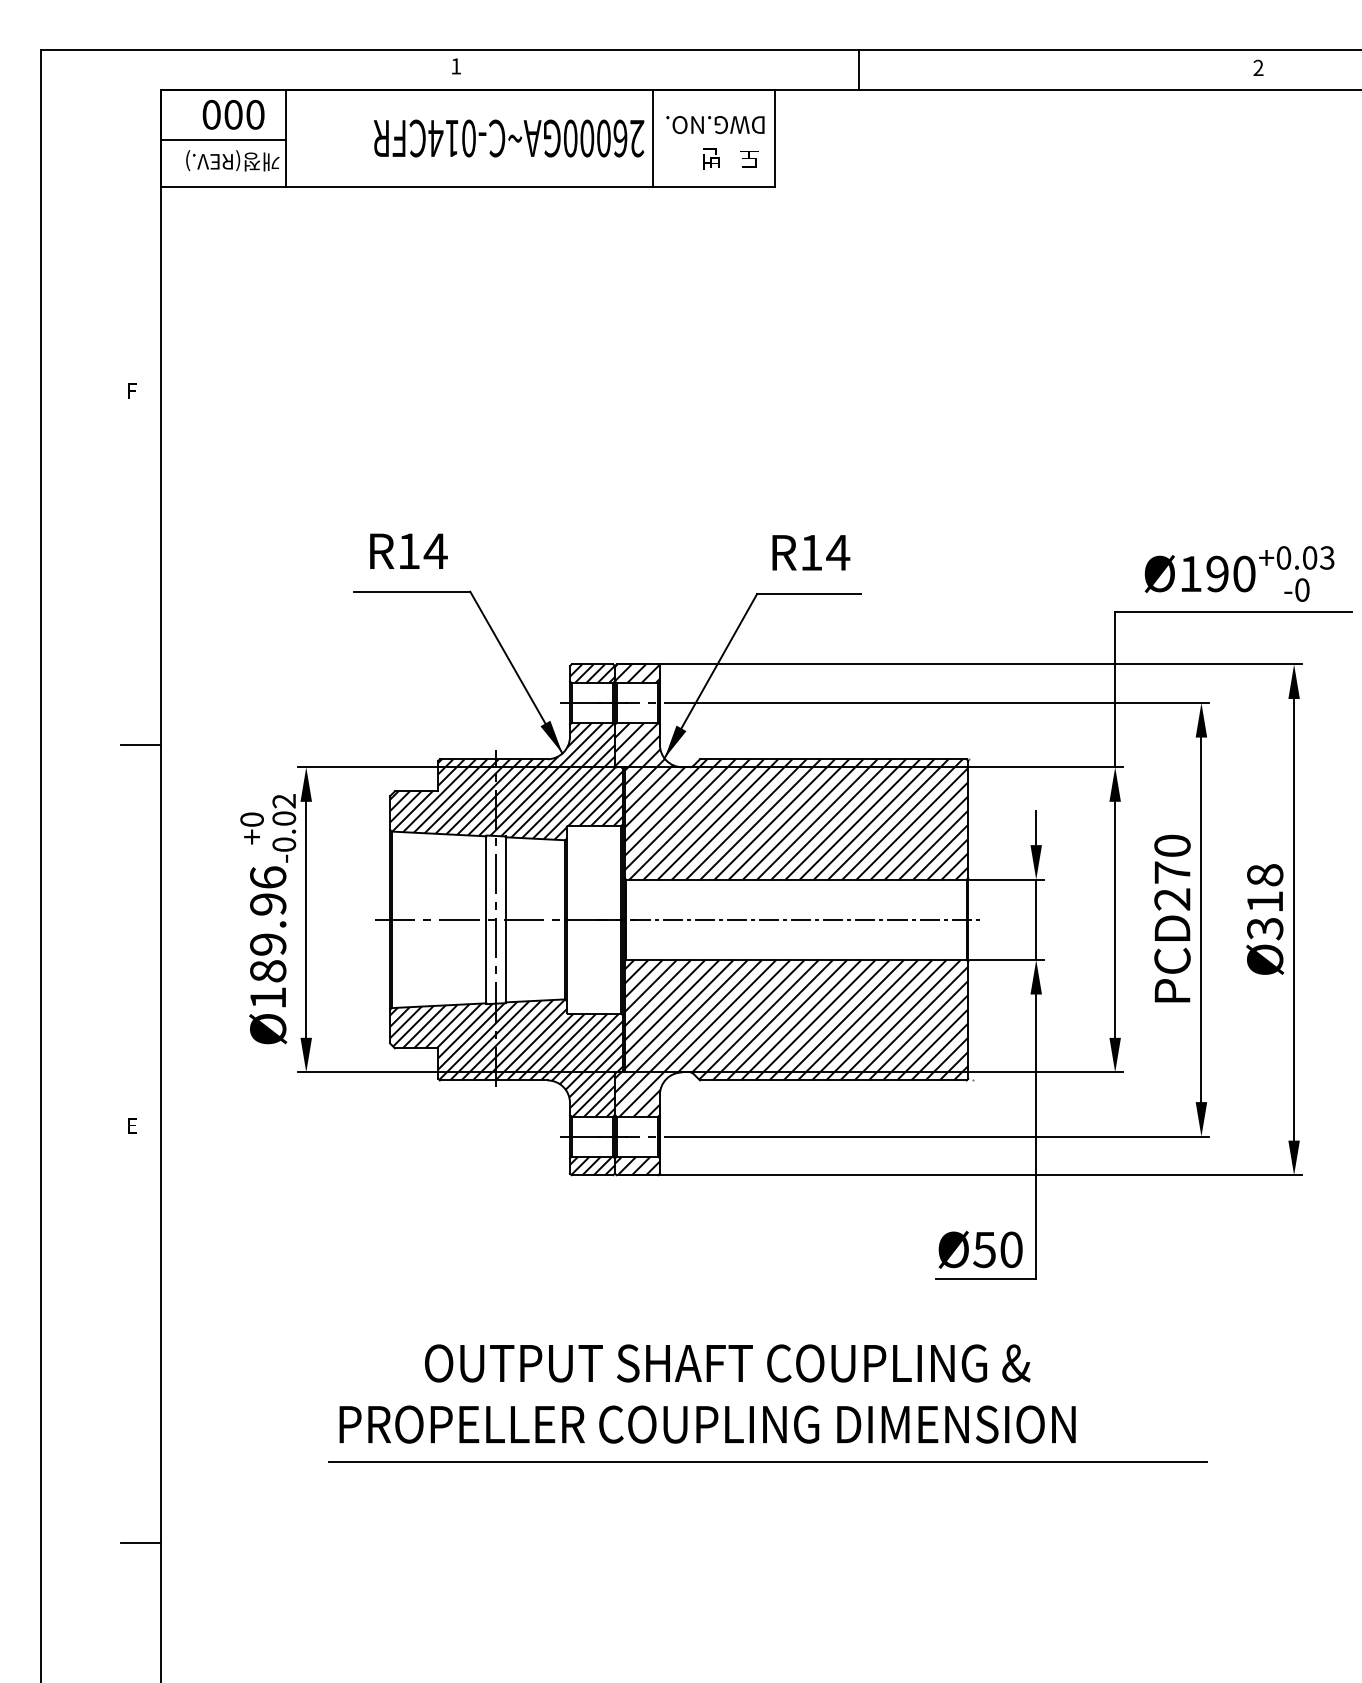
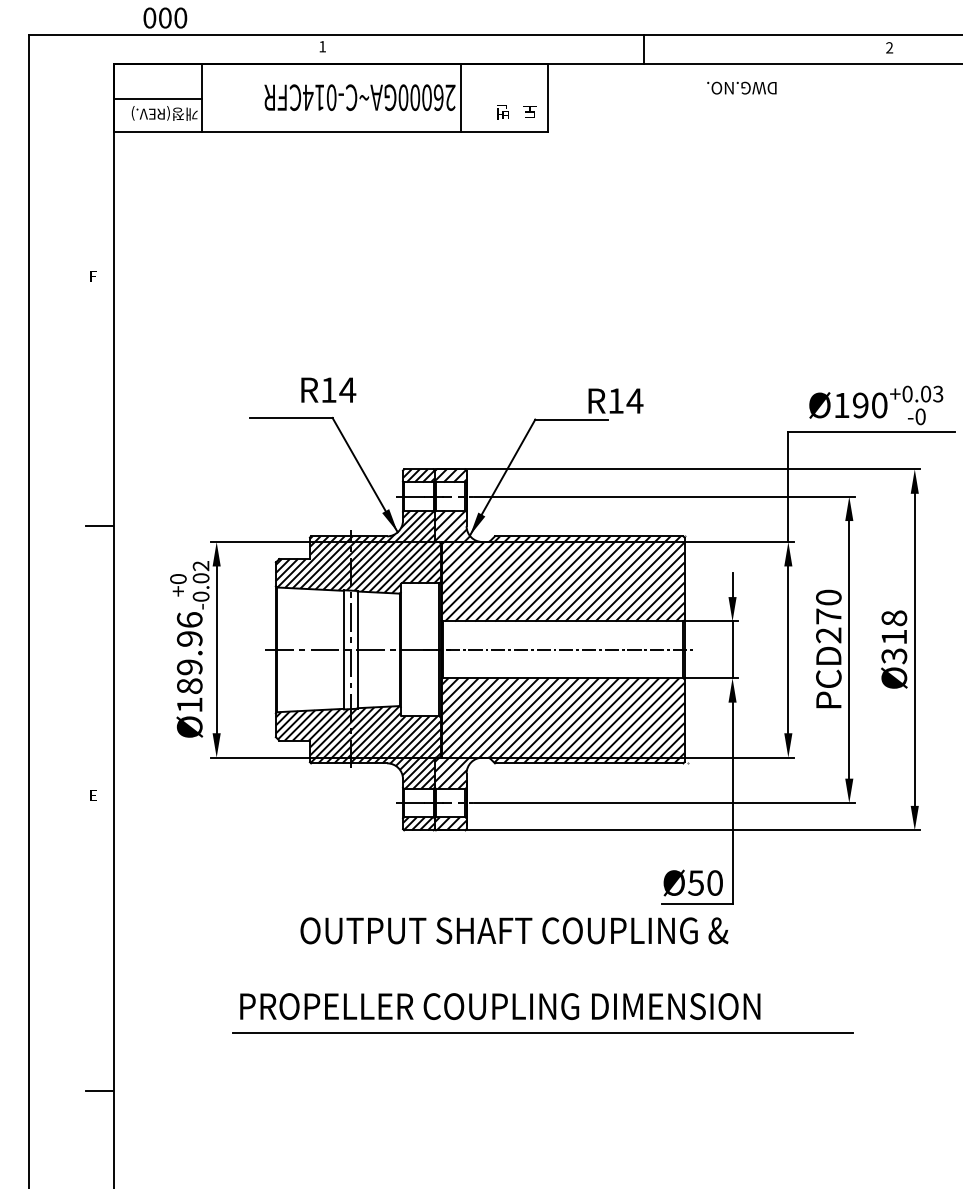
line: (859, 70) -> (643, 49), moved
text: (233, 114) -> (165, 17), moved
text: (715, 125) -> (741, 88), moved
text: (408, 550) -> (328, 389), moved
text: (811, 552) -> (616, 400), moved
text: (727, 1363) -> (514, 930), moved

